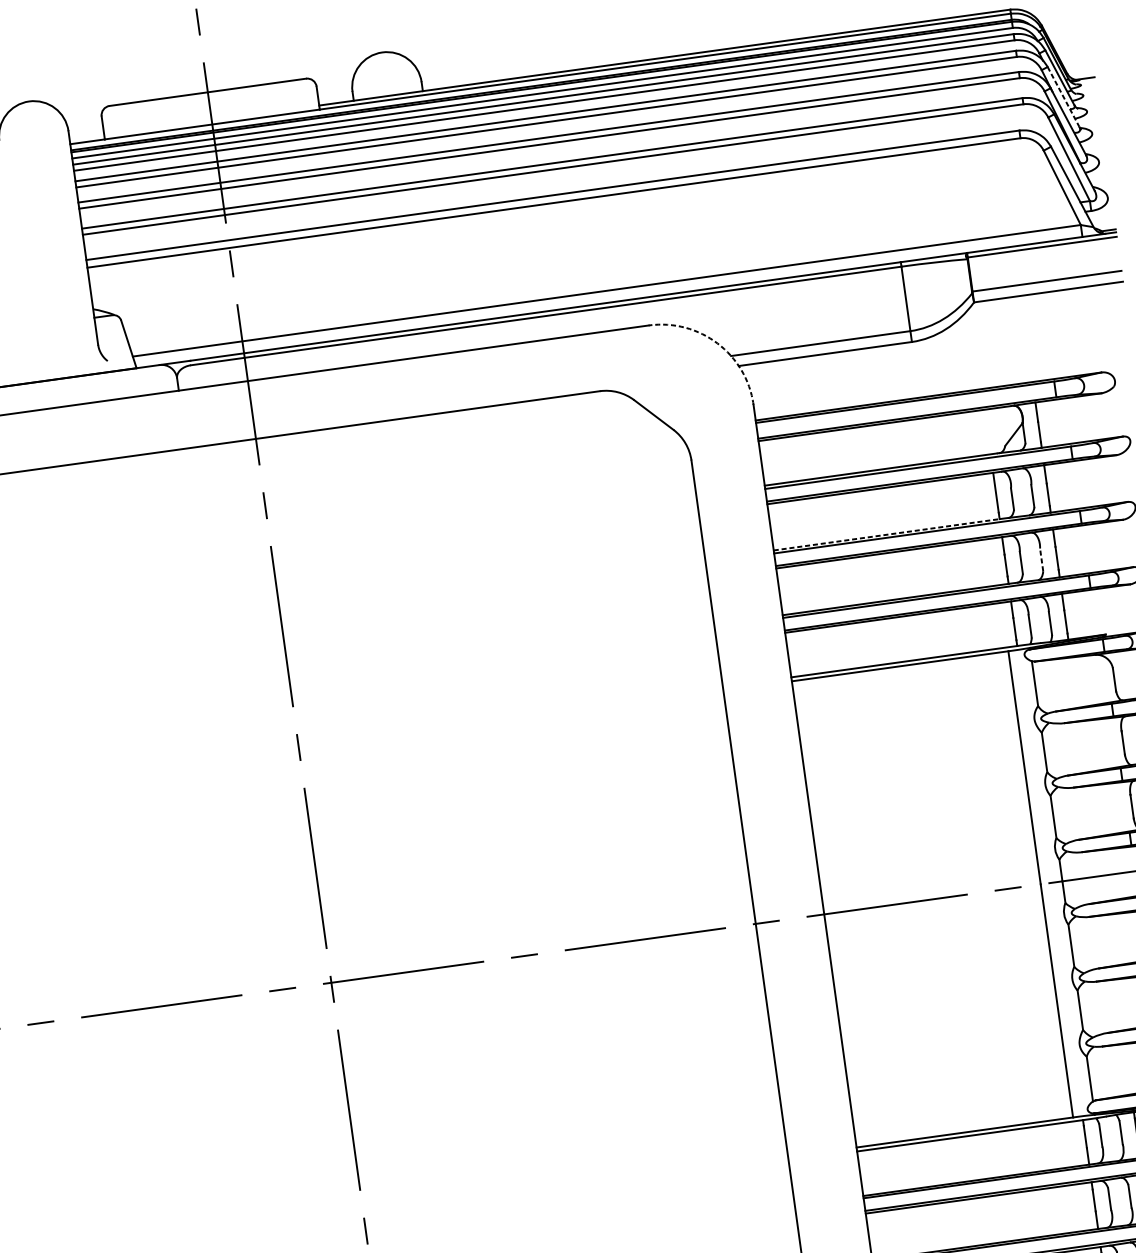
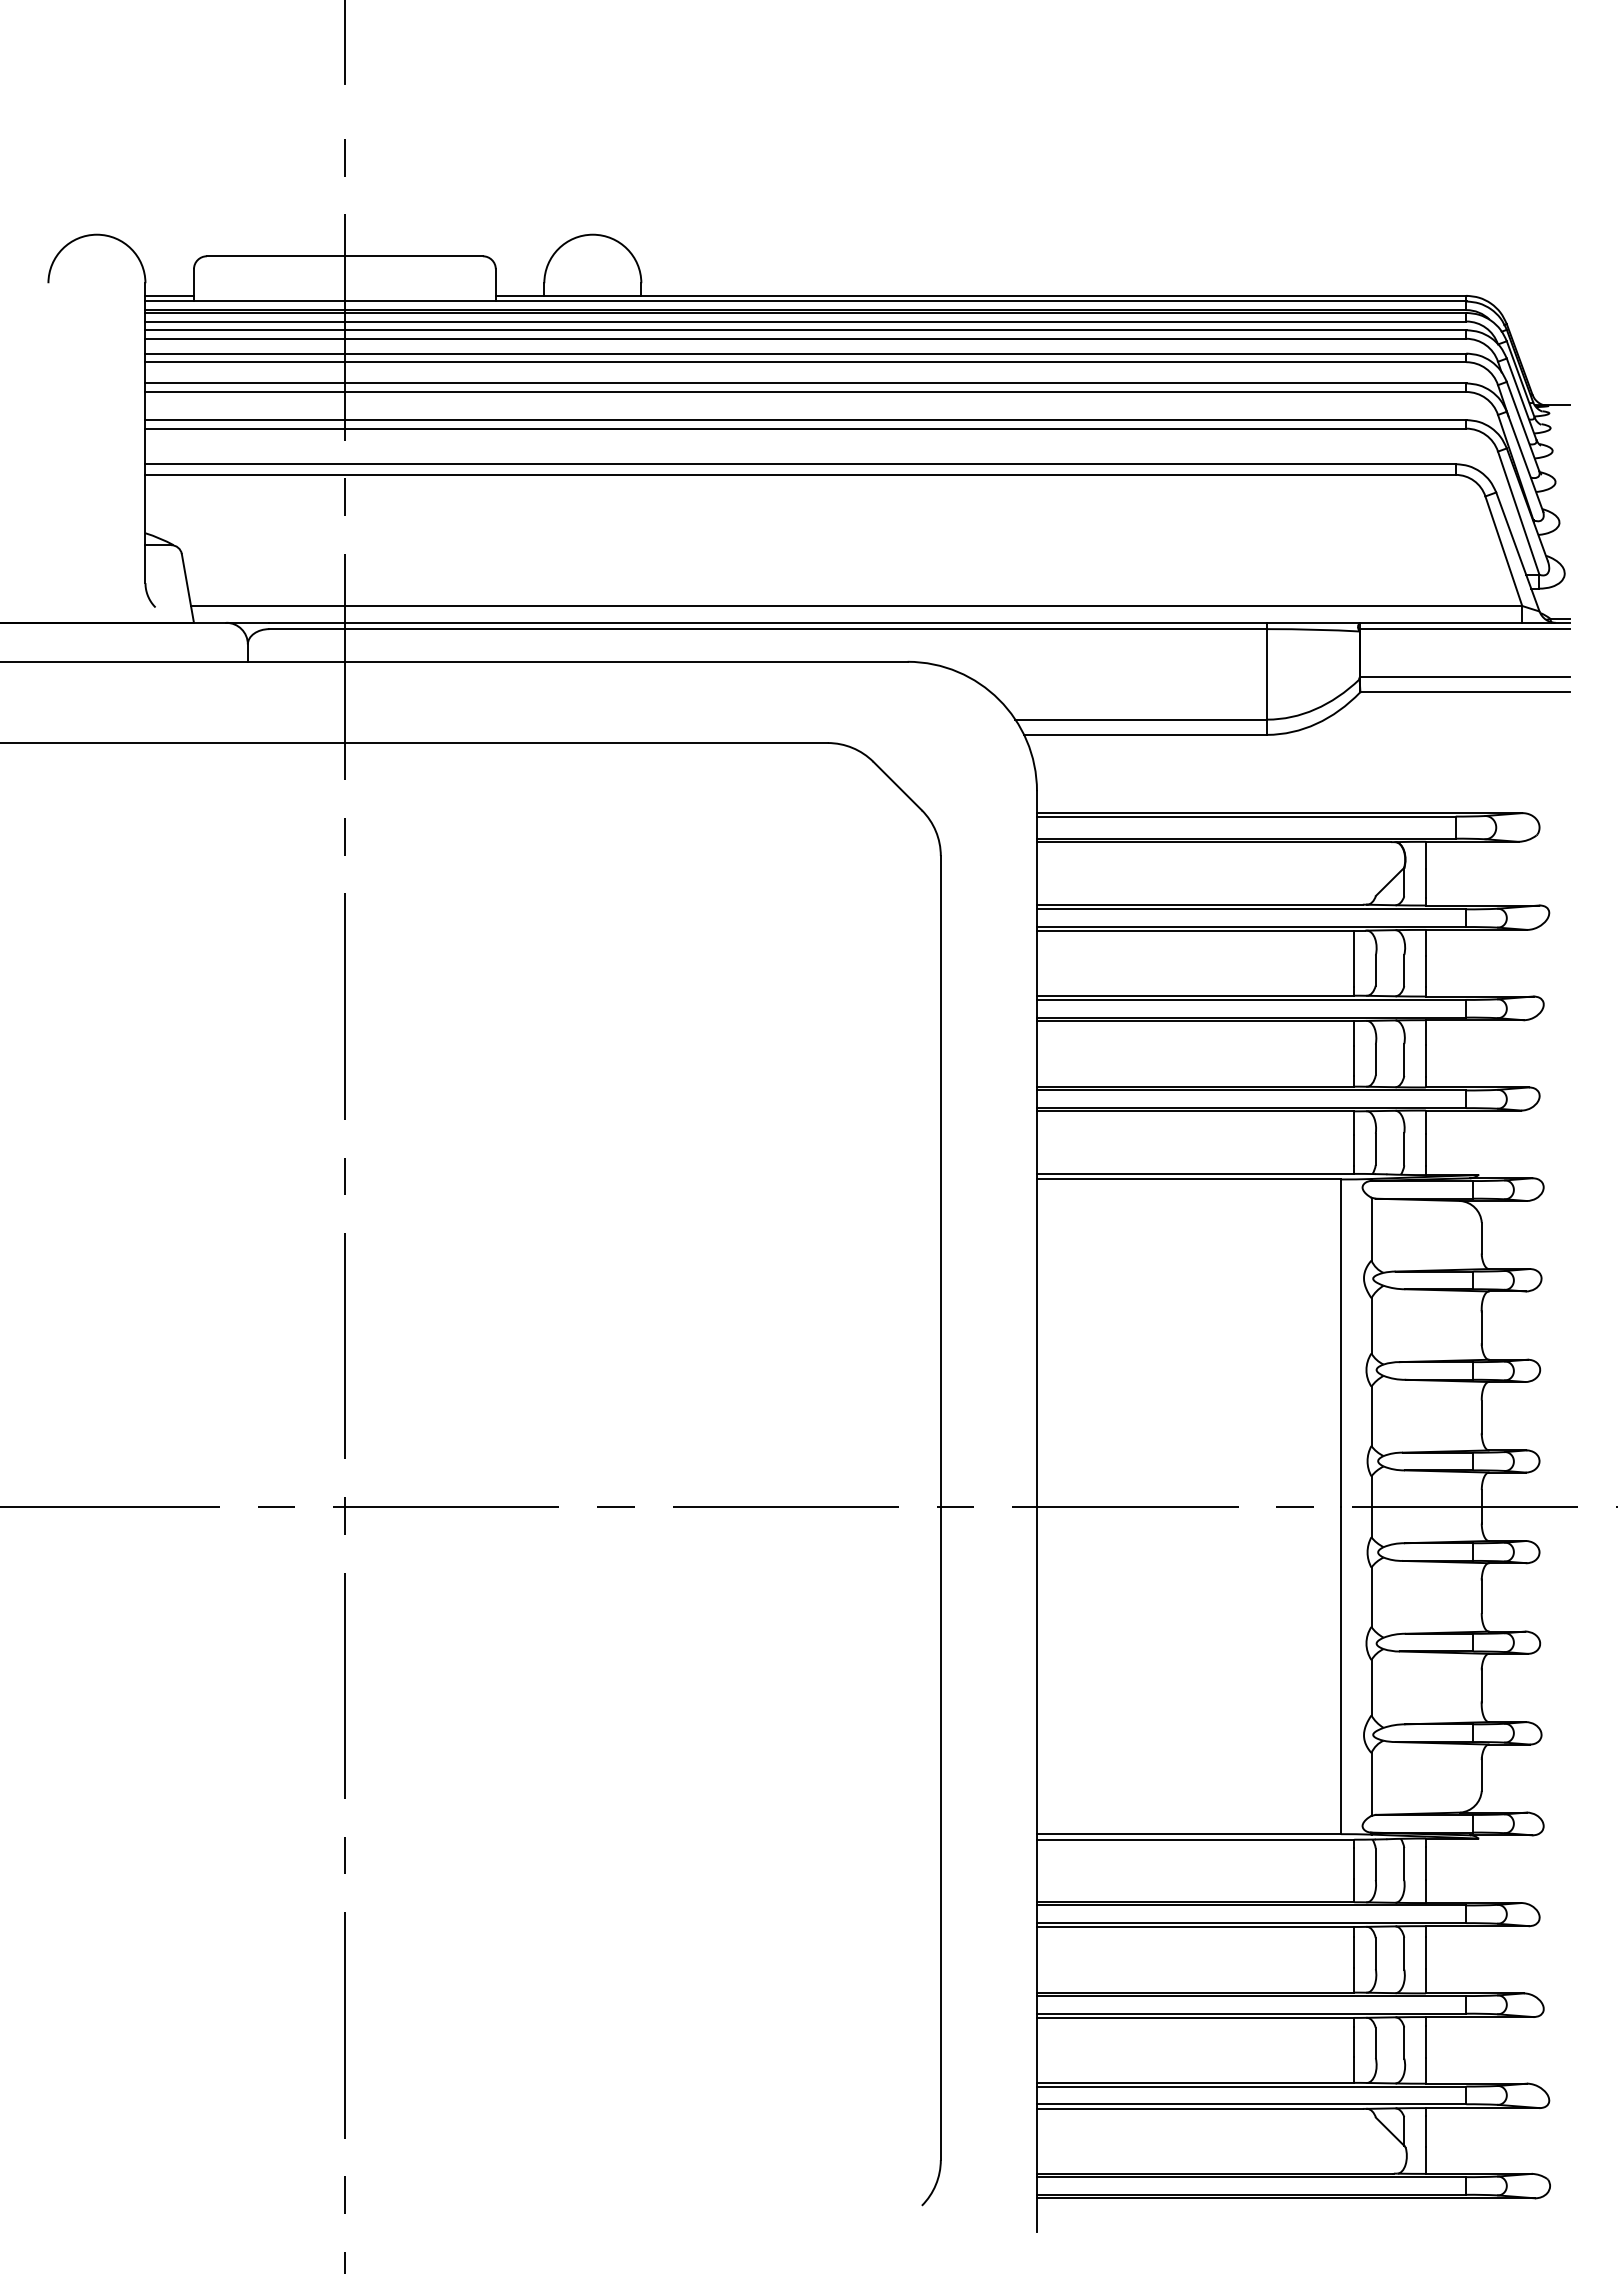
line: (1063, 97) -> (1523, 426), dashed -> solid
line: (86, 137) -> (169, 295), added
arc: (717, 343) -> (999, 699), dashed -> solid
line: (886, 534) -> (1195, 995), dashed -> solid
line: (1041, 559) -> (1404, 1059), dashed -> solid

